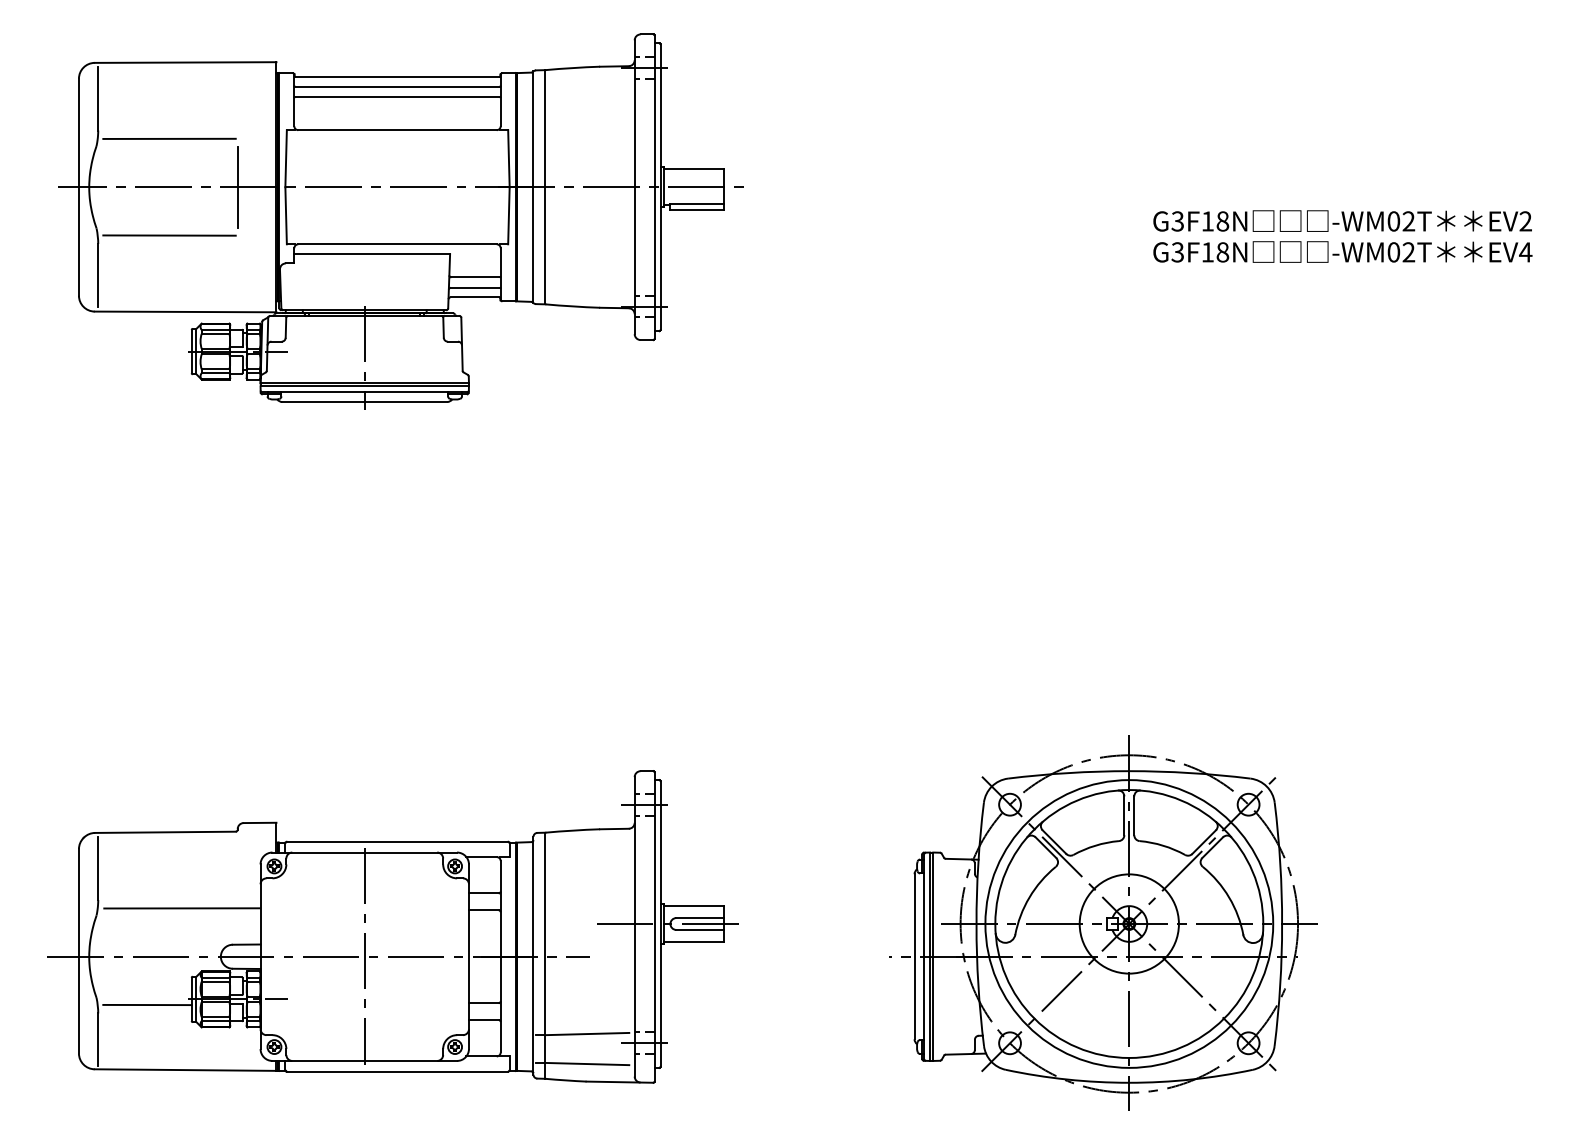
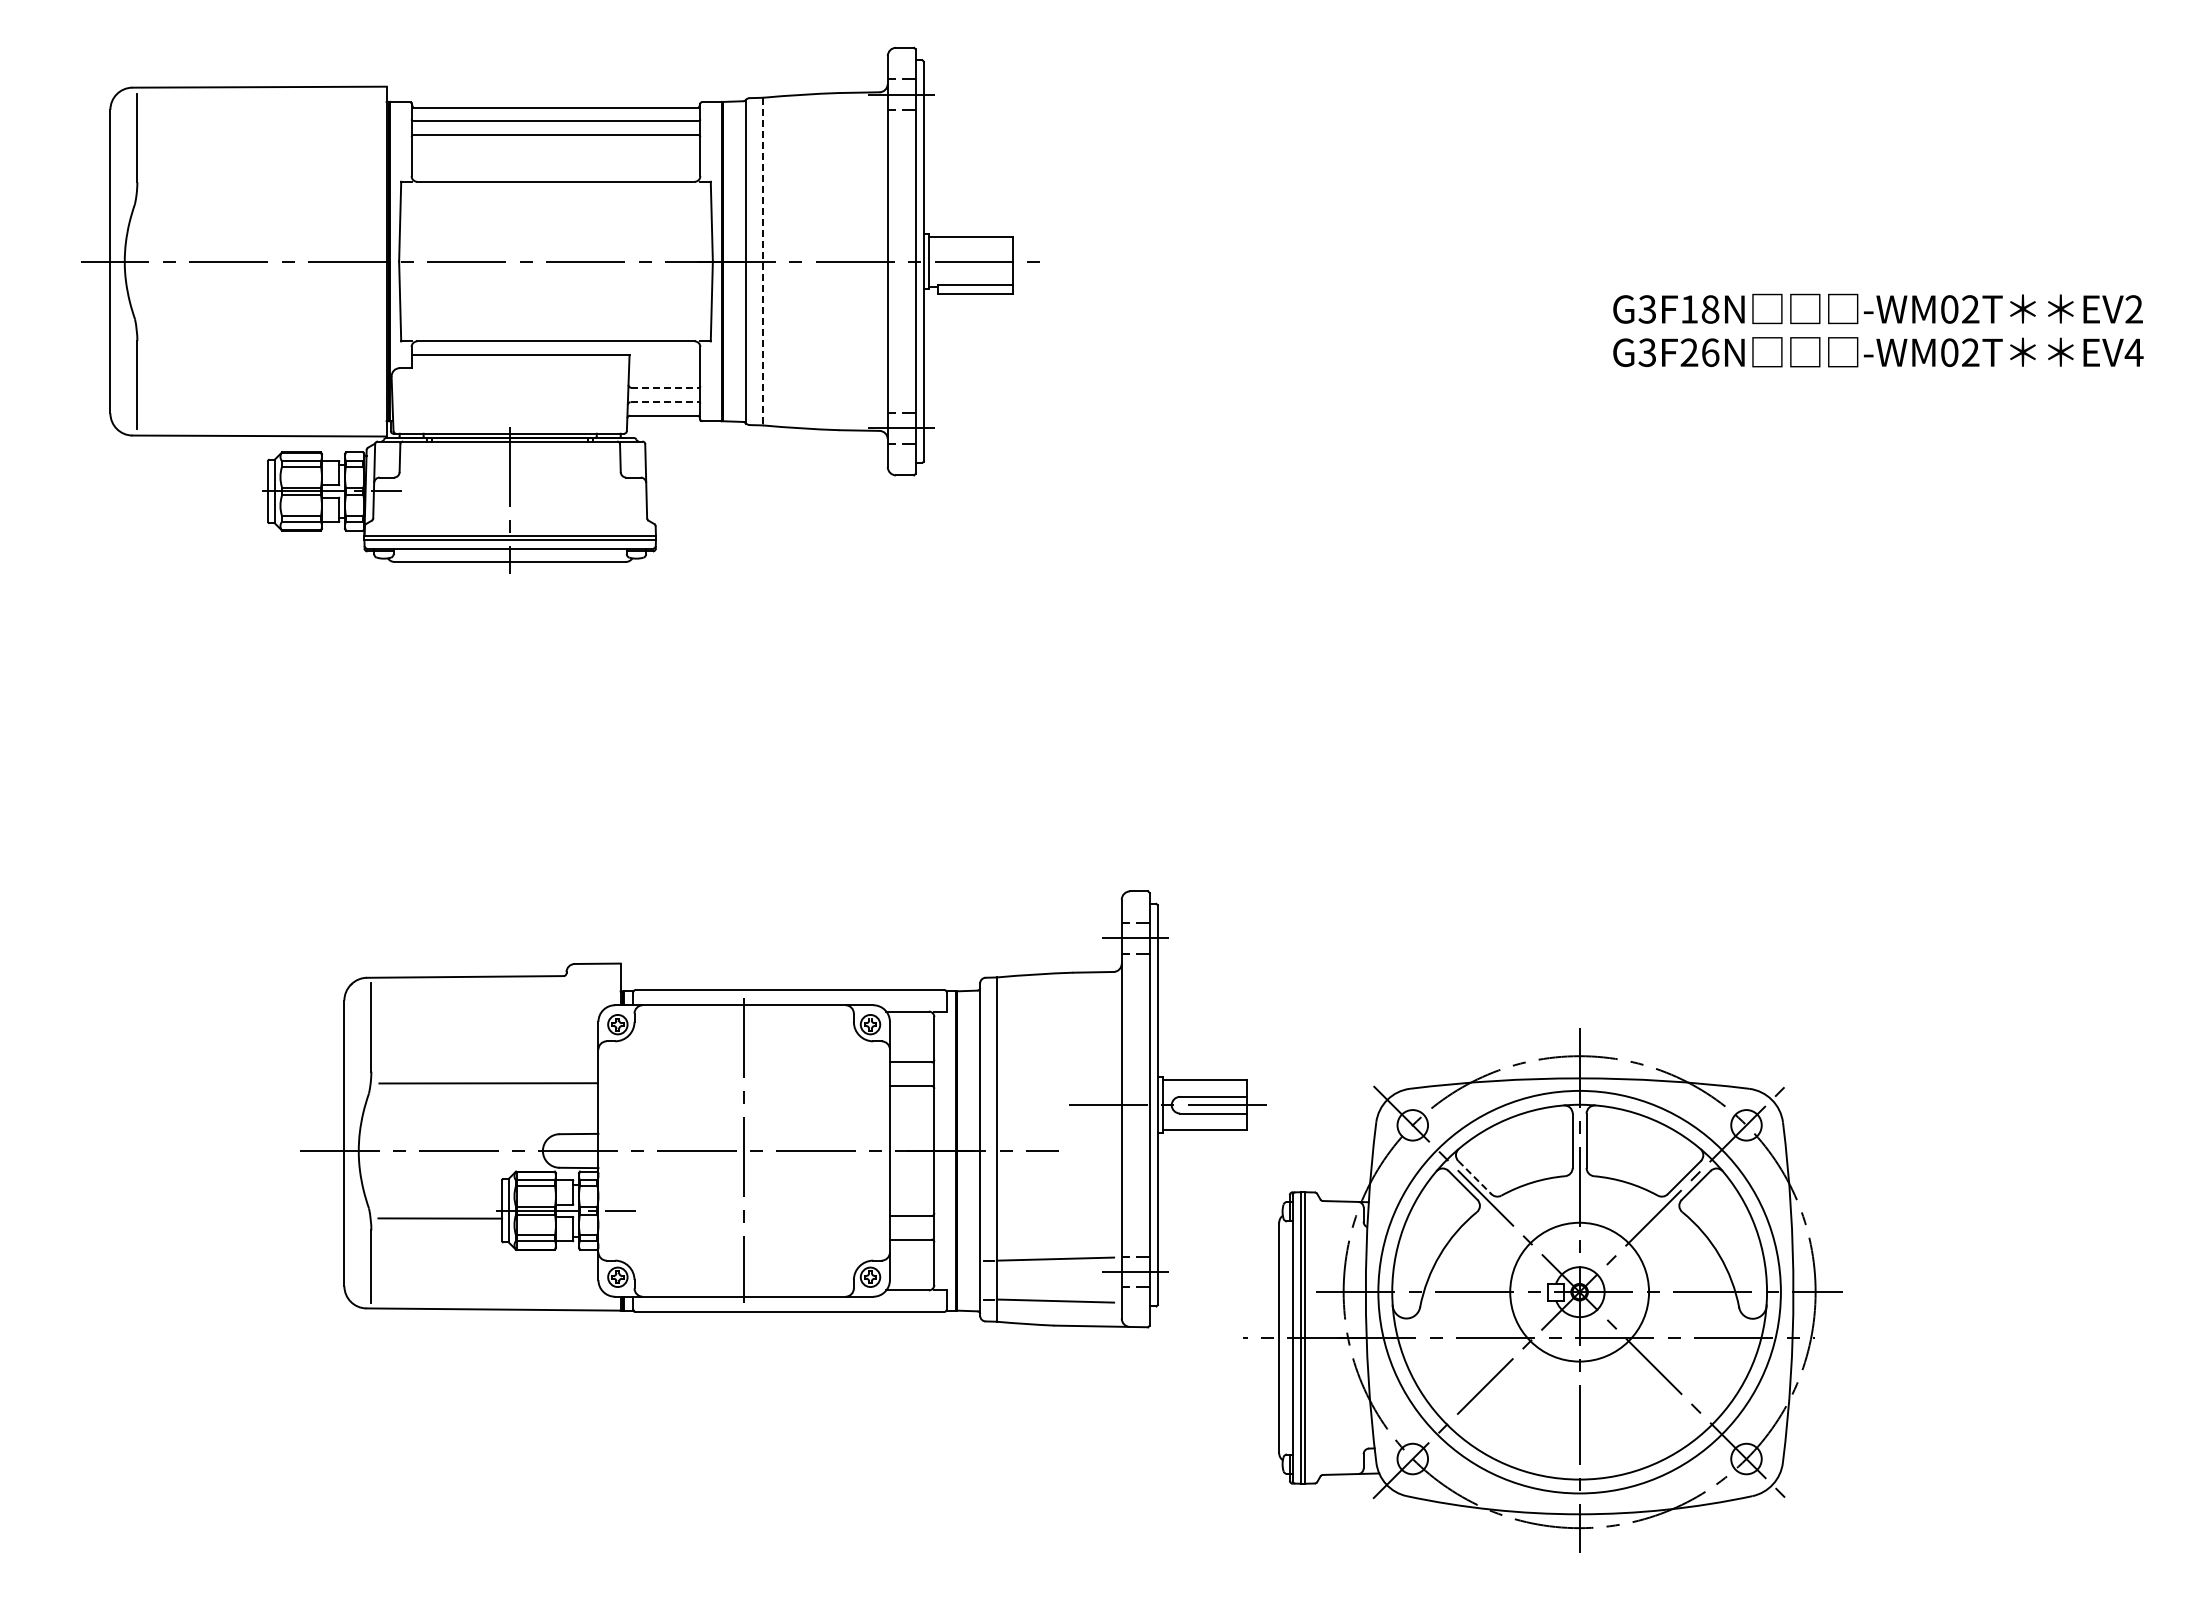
line: (169, 138) -> (236, 193), removed
line: (237, 187) -> (332, 261), removed
line: (545, 187) -> (762, 261), solid -> dashed
line: (169, 235) -> (236, 329), removed
text: (1215, 252) -> (1699, 352), G3F18N -> G3F26N
line: (475, 277) -> (665, 387), solid -> dashed
line: (475, 287) -> (665, 402), solid -> dashed
line: (1054, 842) -> (1475, 1178), solid -> dashed
part: (392, 927) -> (783, 1109), moved

